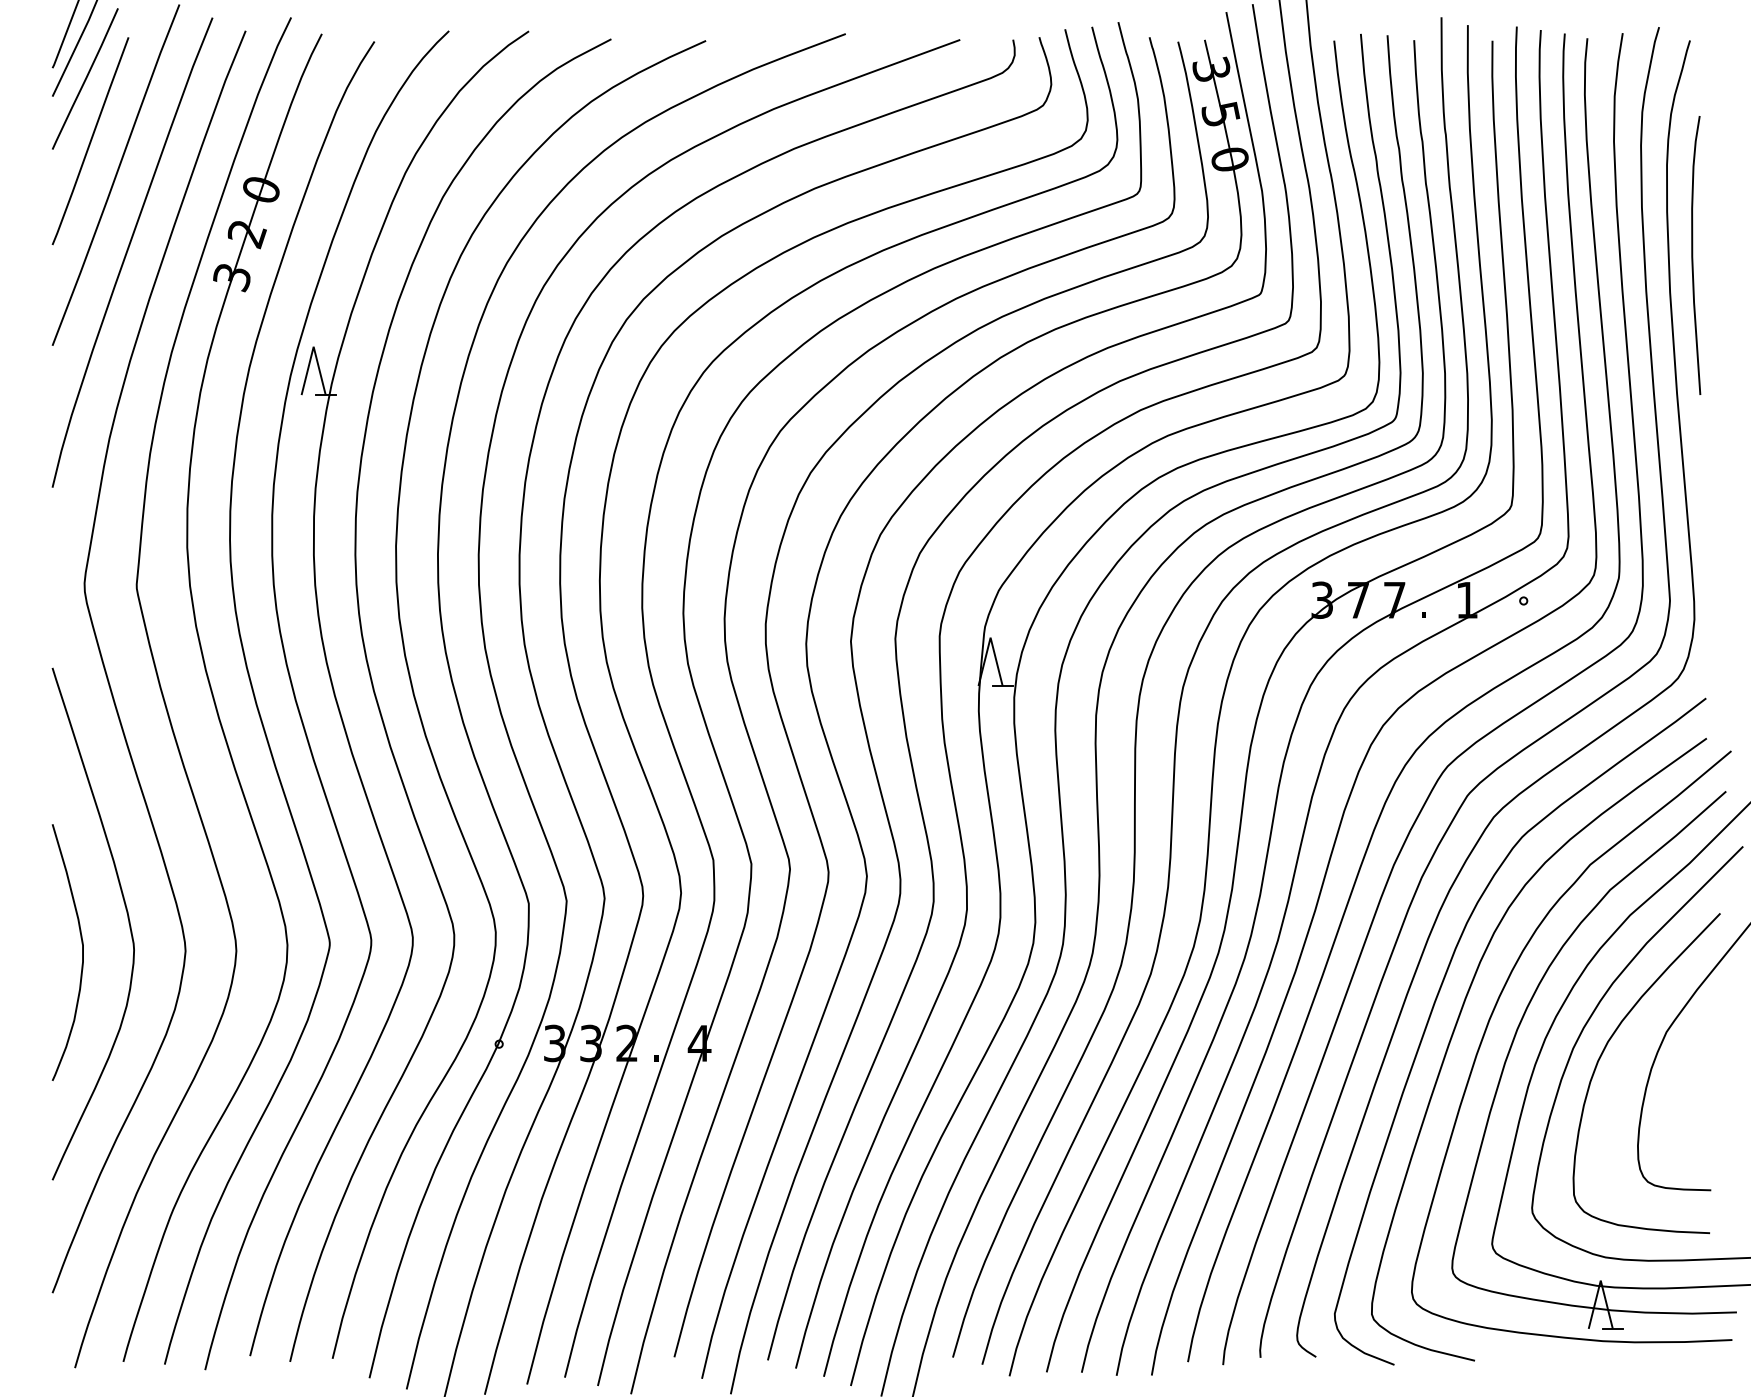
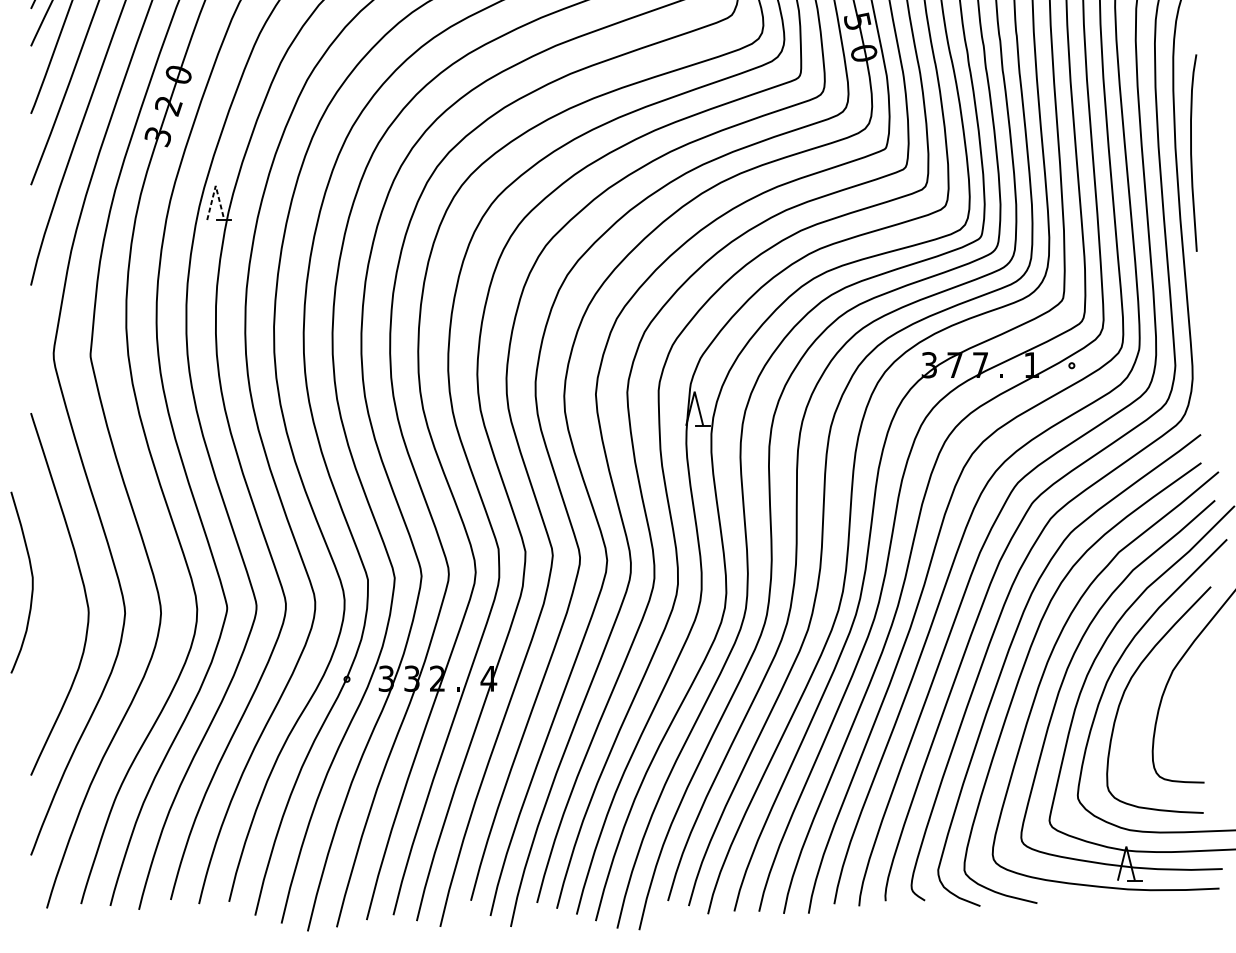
curve: (1693, 255) -> (1191, 153), moved
line: (313, 346) -> (215, 185), solid -> dashed
curve: (82, 952) -> (32, 582), moved

